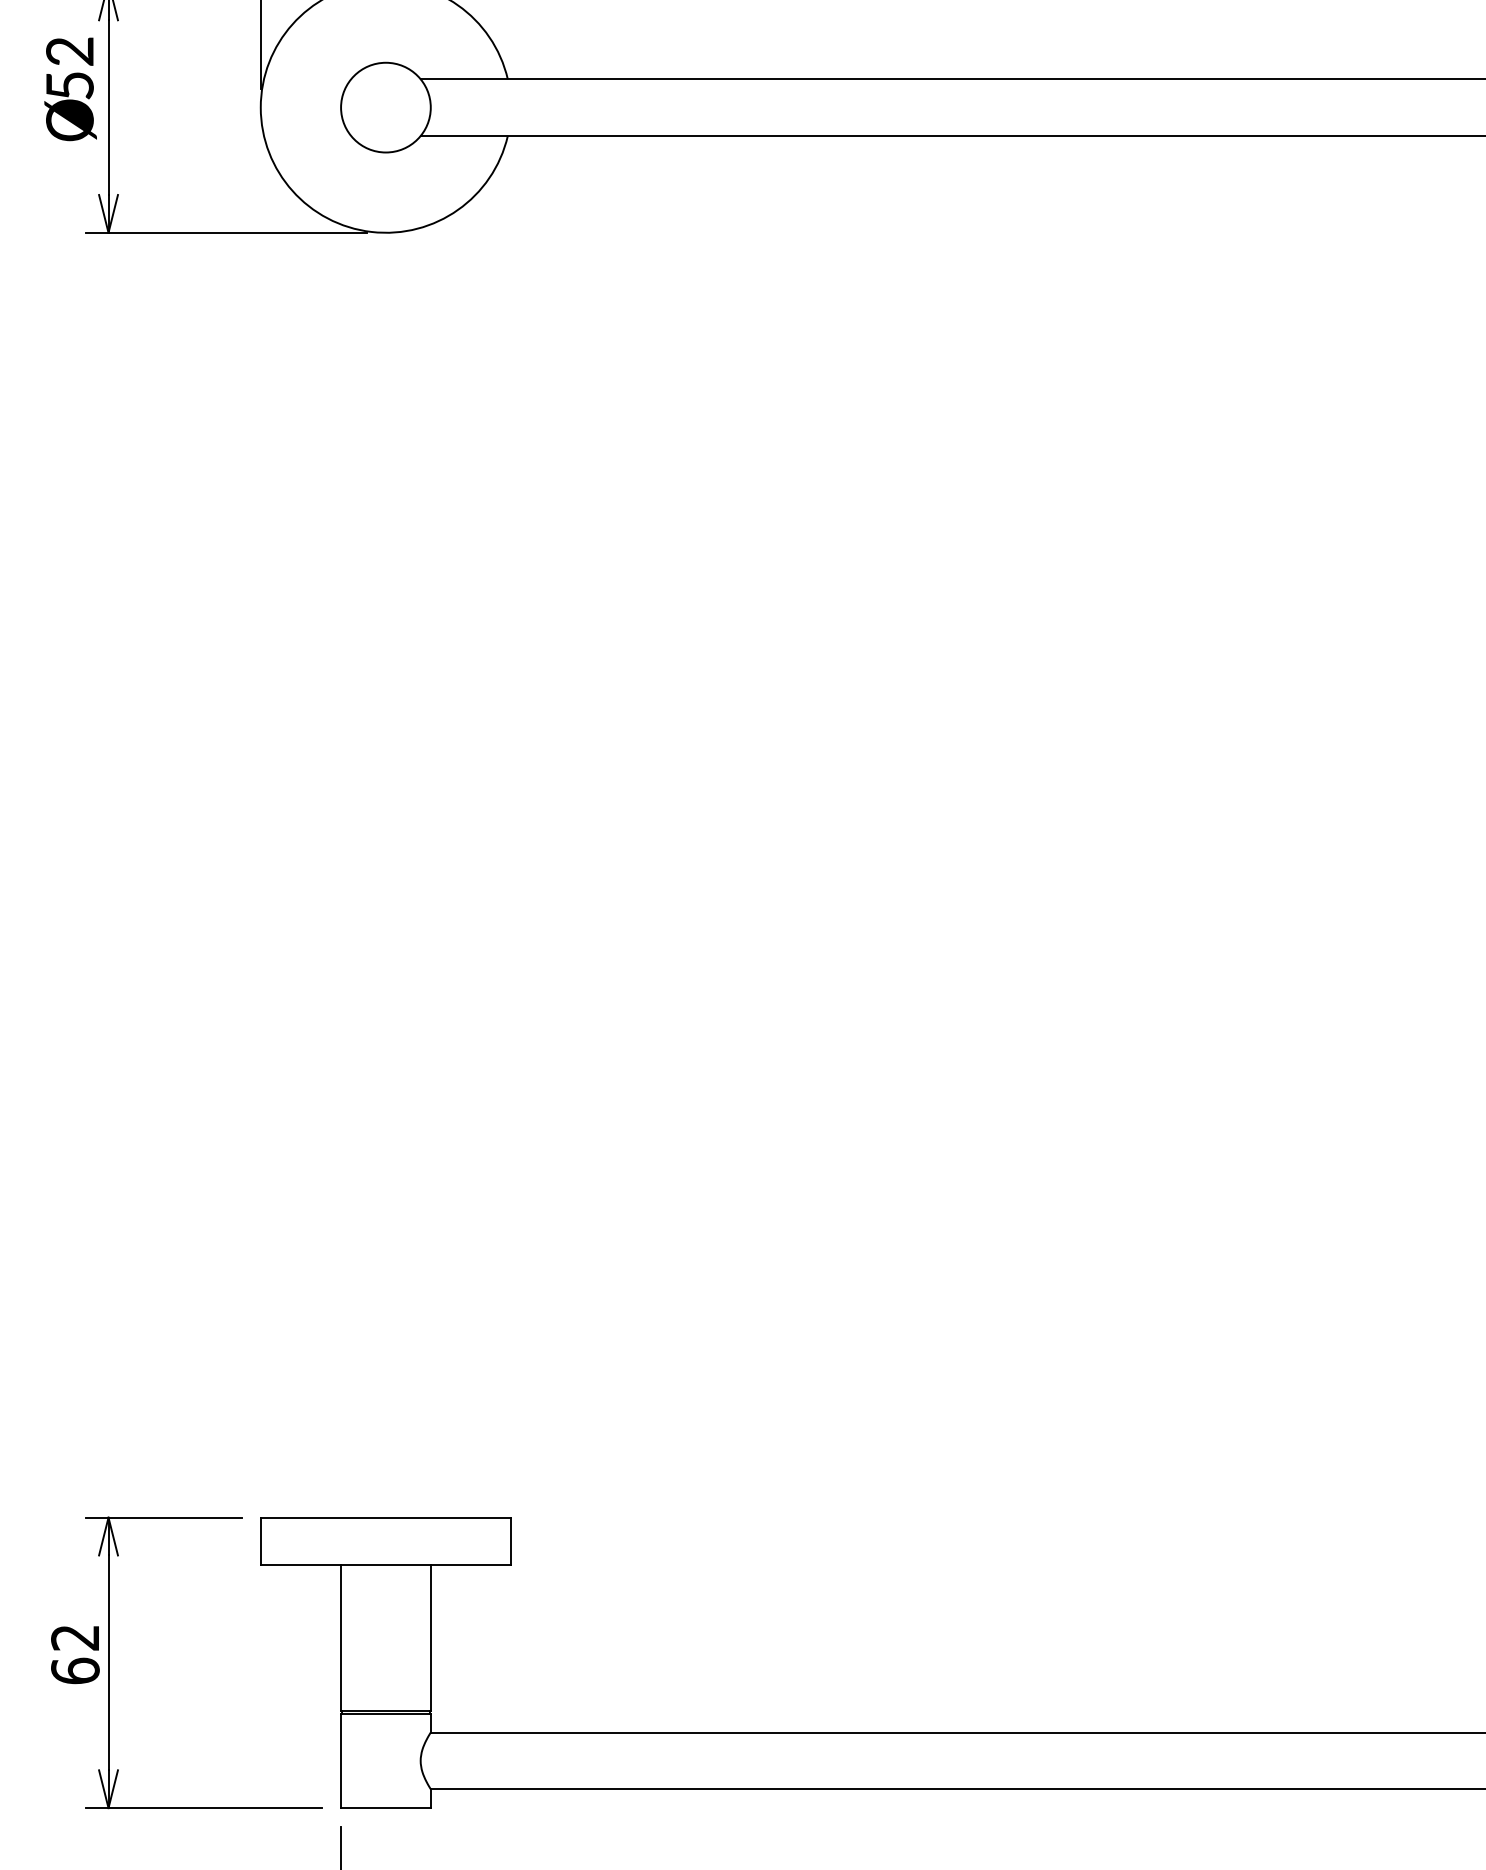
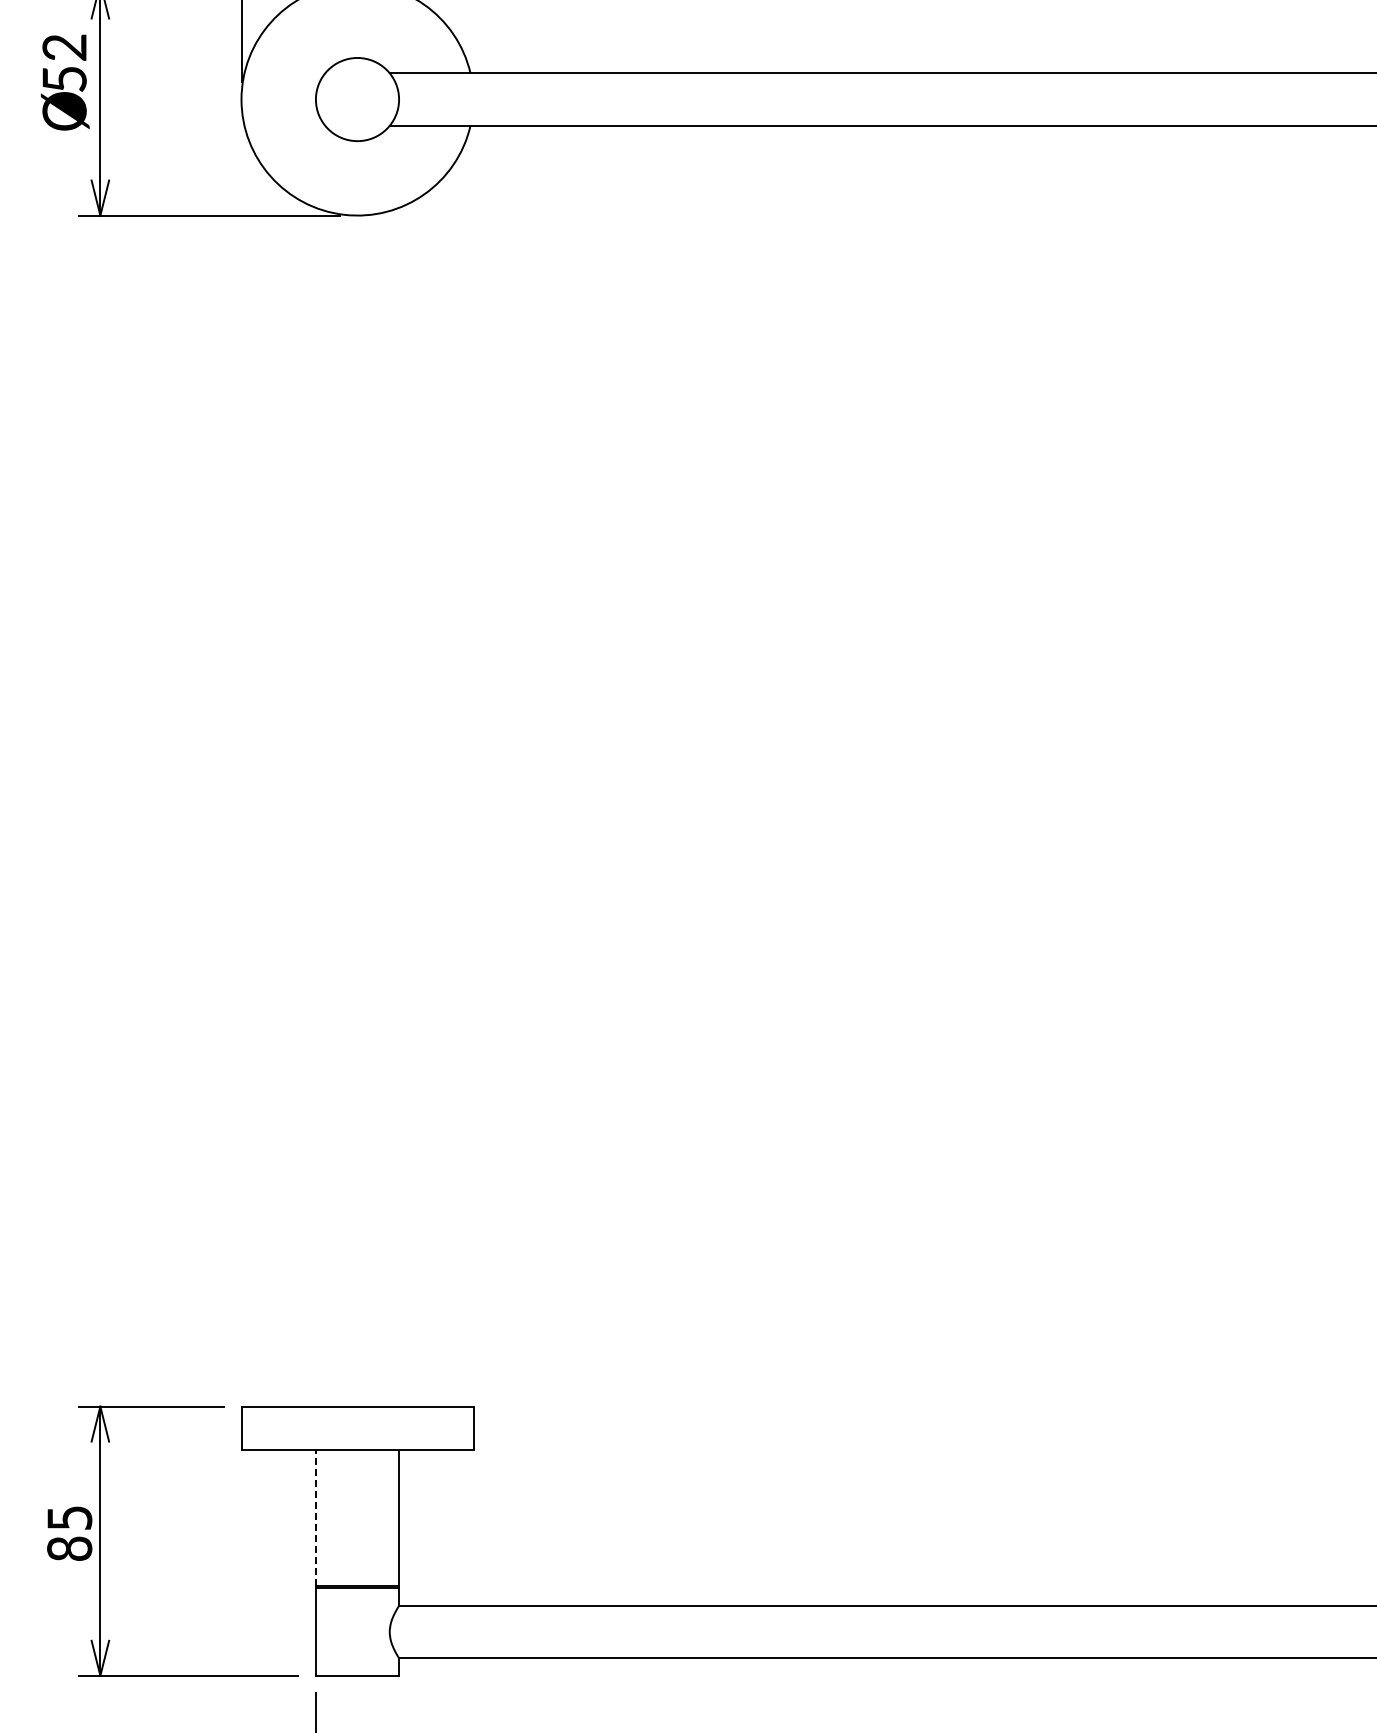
line: (340, 1638) -> (315, 1518), solid -> dashed
text: (75, 1654) -> (69, 1533), 62 -> 85

